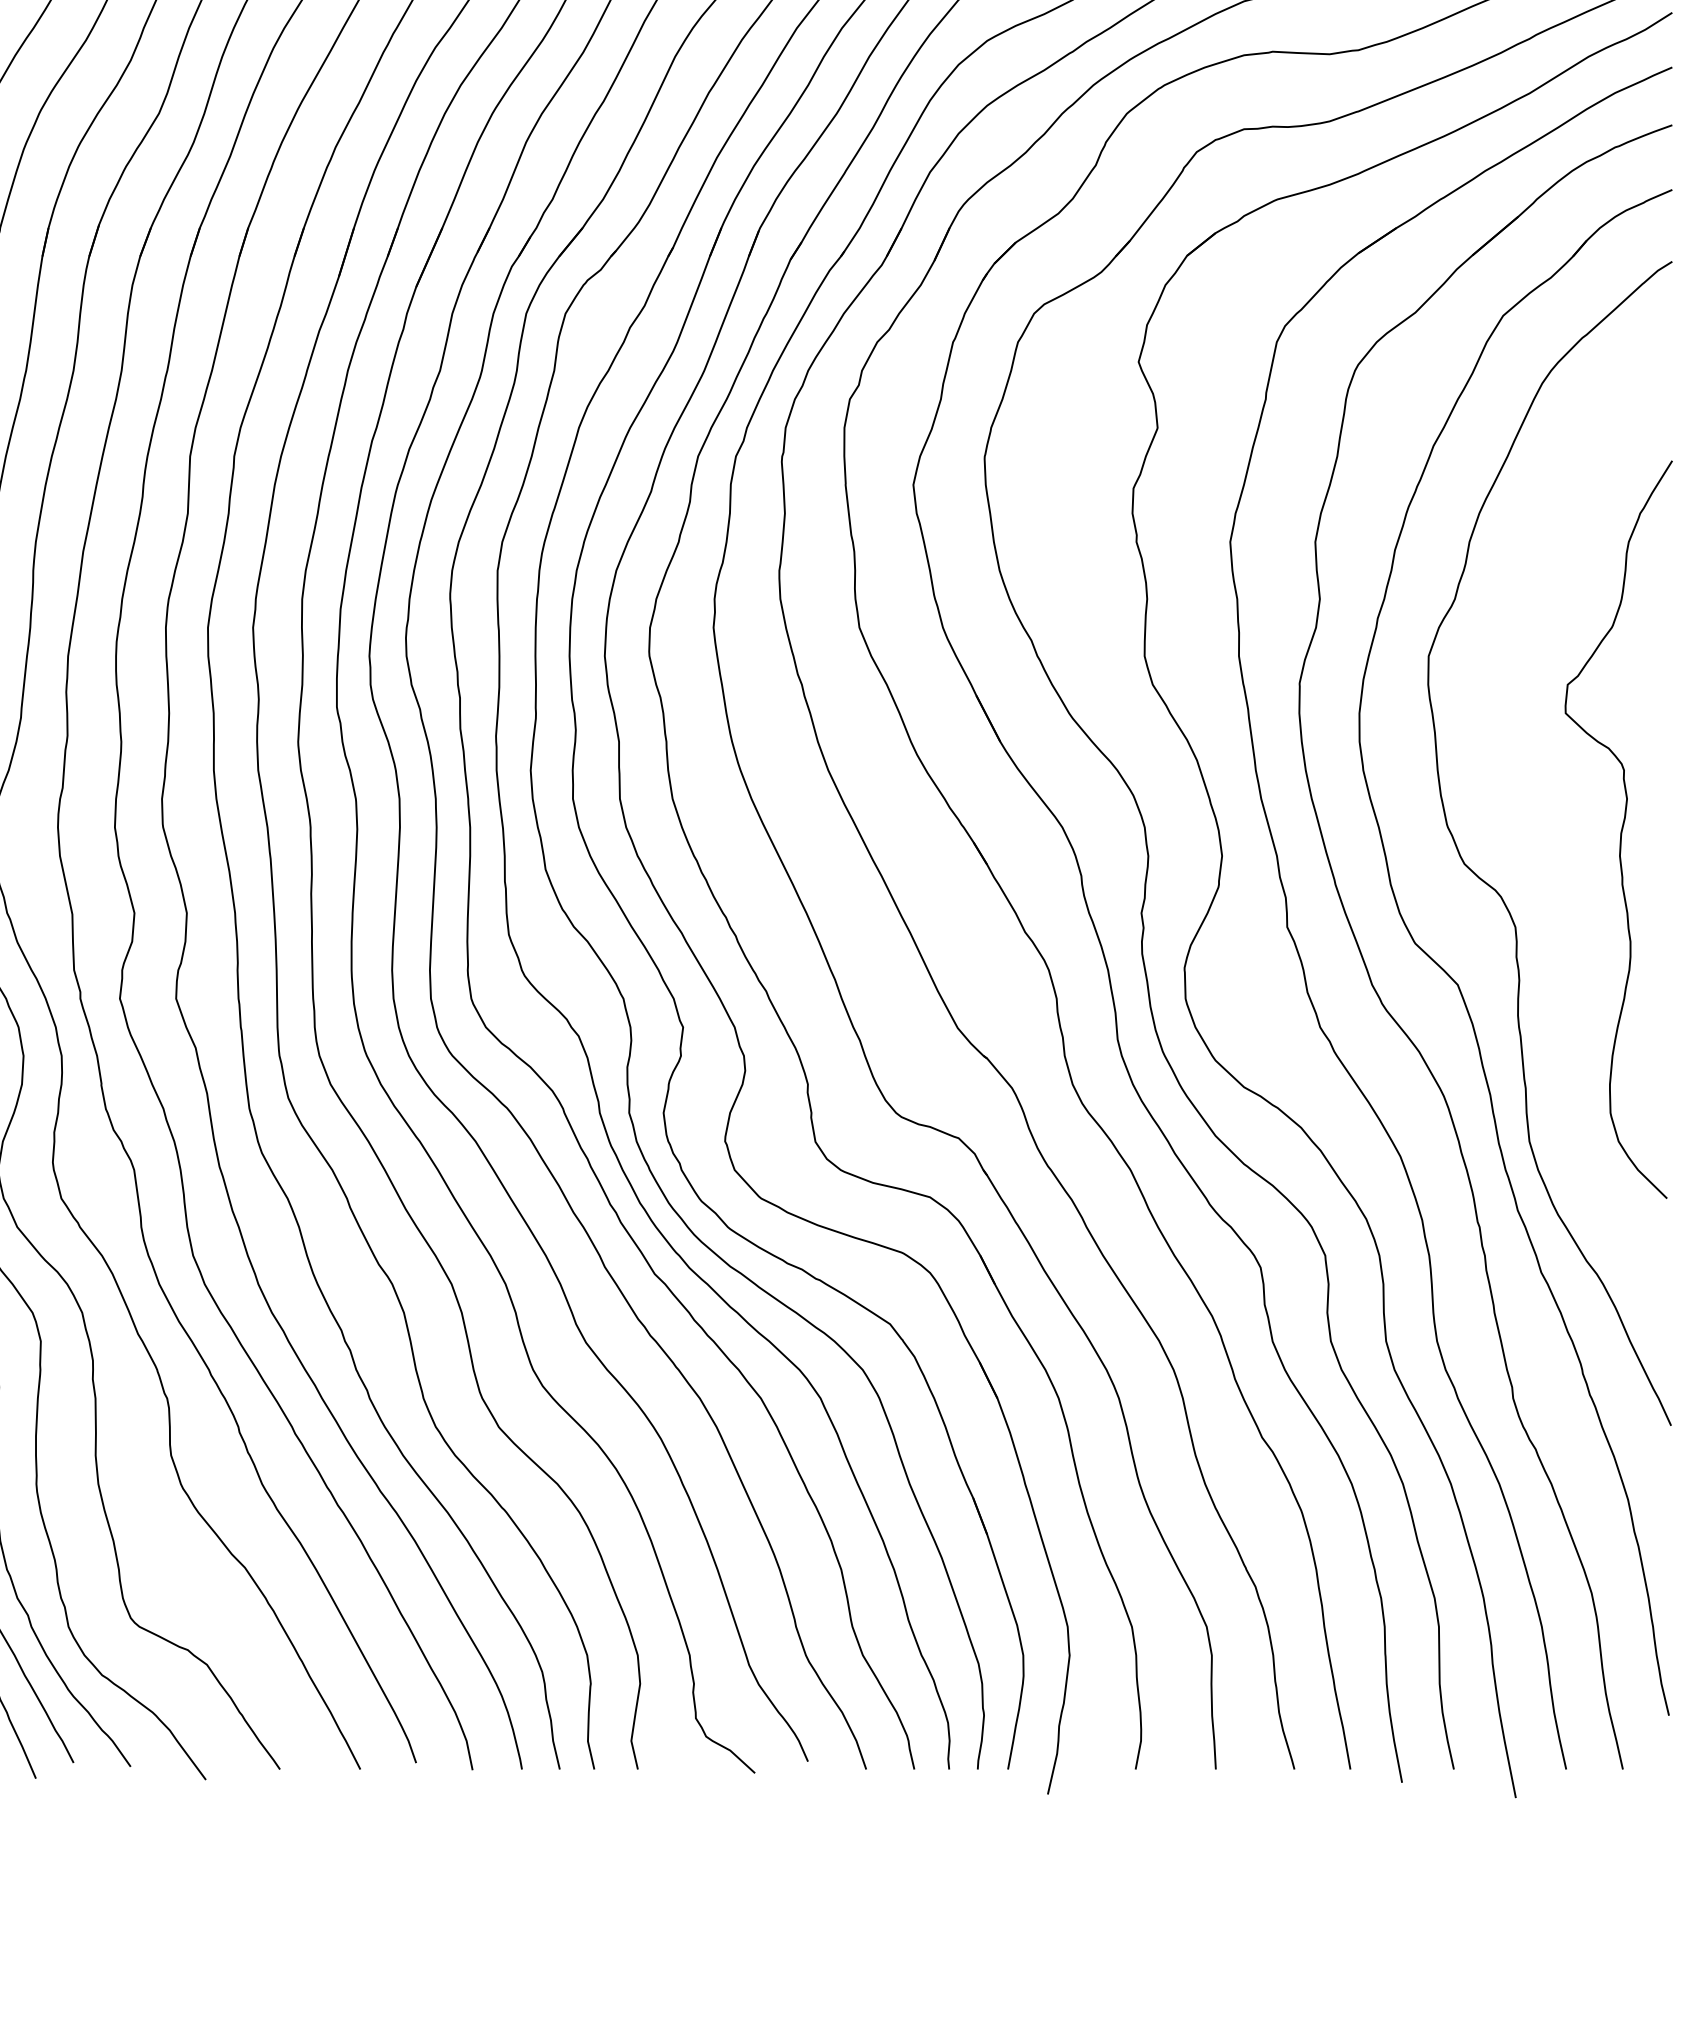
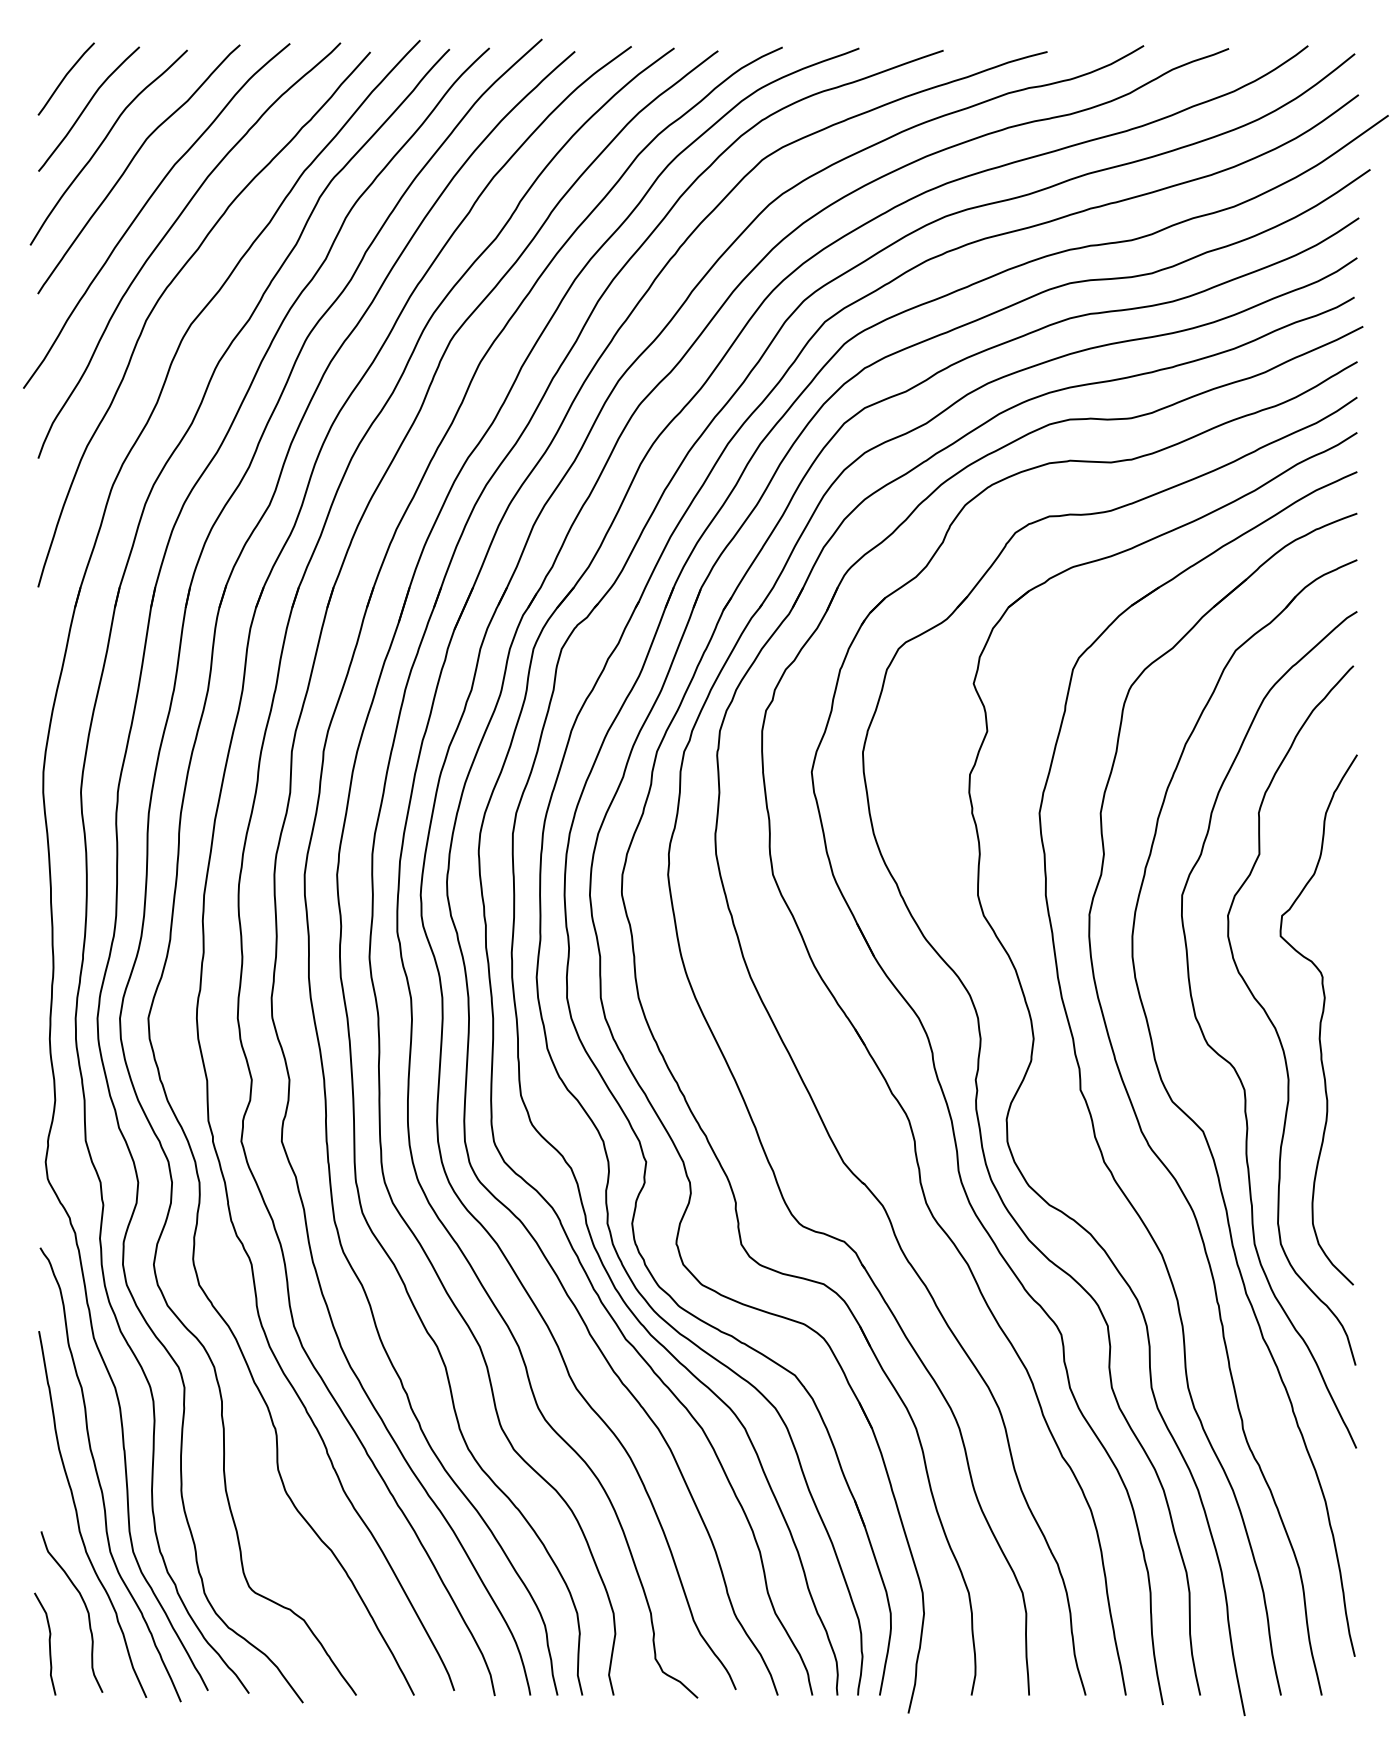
curve: (1558, 838) -> (1275, 1026), added

